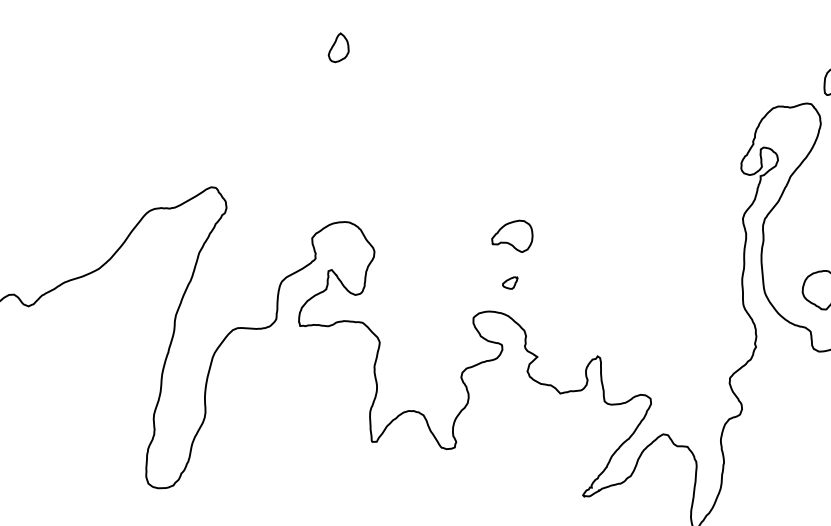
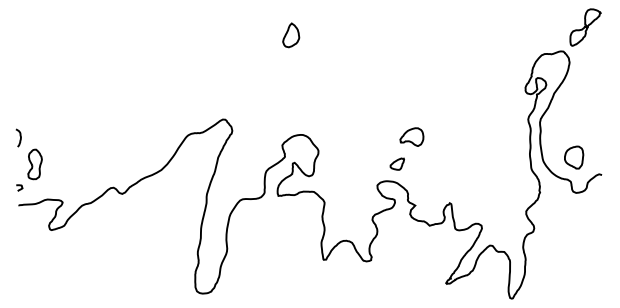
part: (339, 48) -> (291, 35), size x1.43
part: (511, 234) -> (411, 136), moved
part: (509, 281) -> (396, 163), size x1.67

